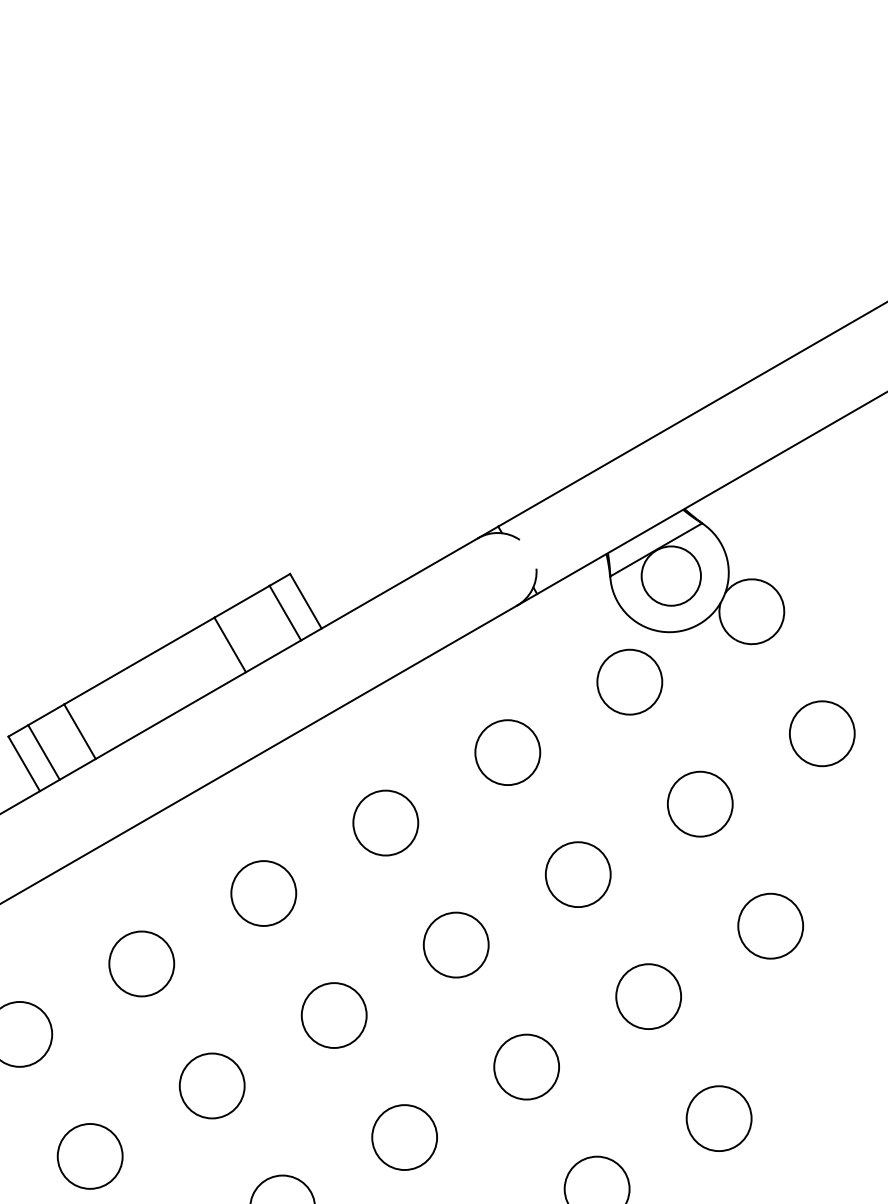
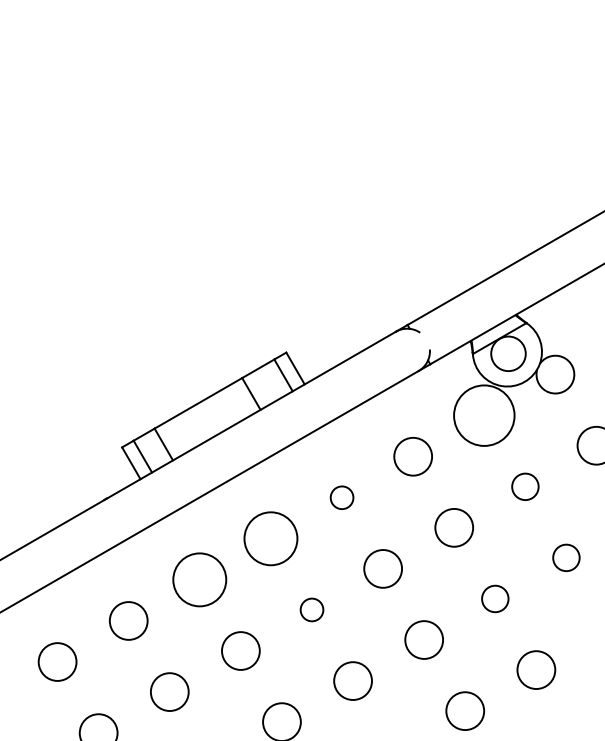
circle: (630, 681) -> (484, 415), size x1.6
circle: (700, 803) -> (525, 486), size x0.7
circle: (384, 822) -> (341, 497), size x0.6
circle: (262, 892) -> (270, 538), size x1.4
circle: (770, 925) -> (566, 557), size x0.7
circle: (141, 963) -> (199, 579), size x1.4
circle: (649, 995) -> (495, 598), size x0.7
circle: (333, 1014) -> (311, 609), size x0.6

